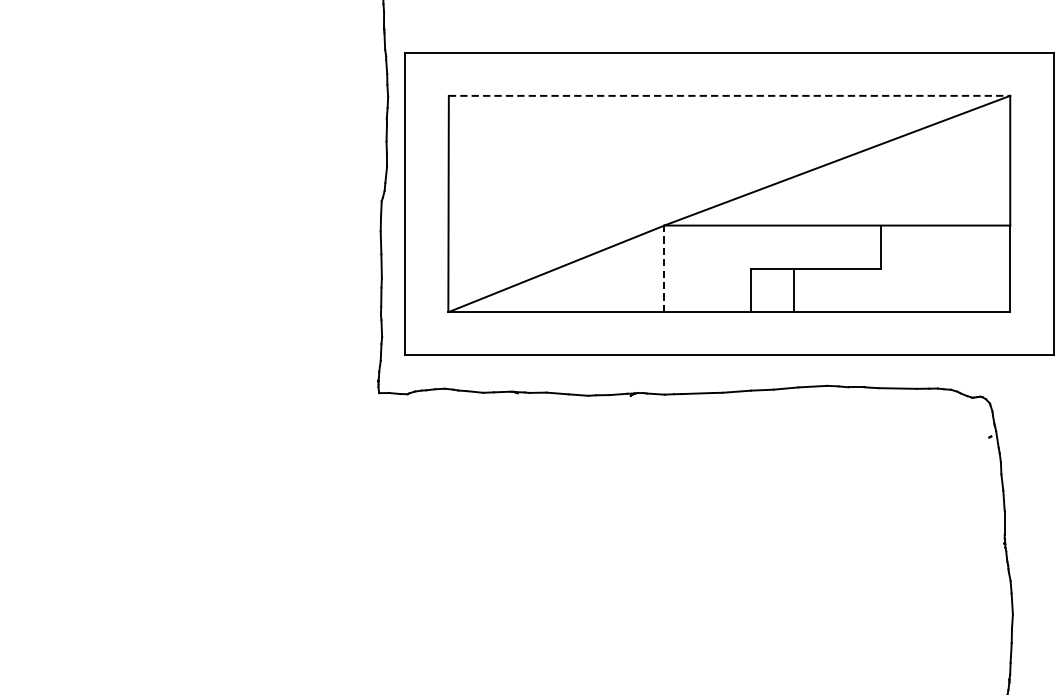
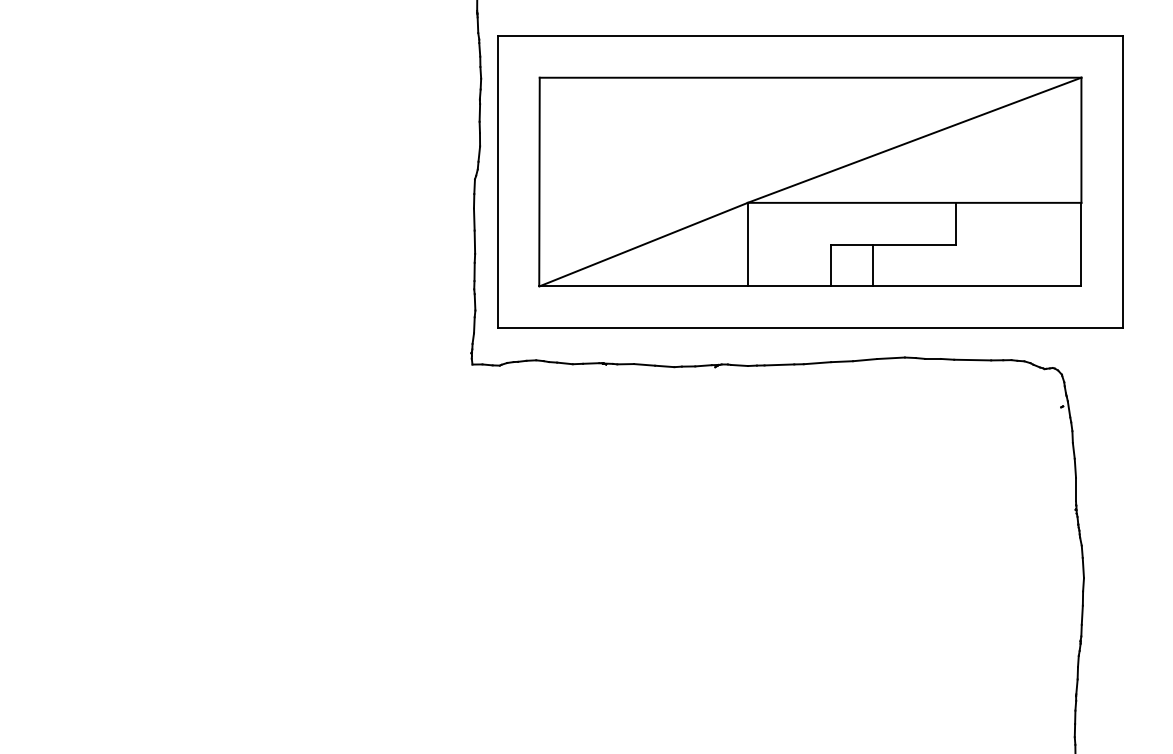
line: (729, 95) -> (810, 77), dashed -> solid
line: (664, 268) -> (747, 244), dashed -> solid

